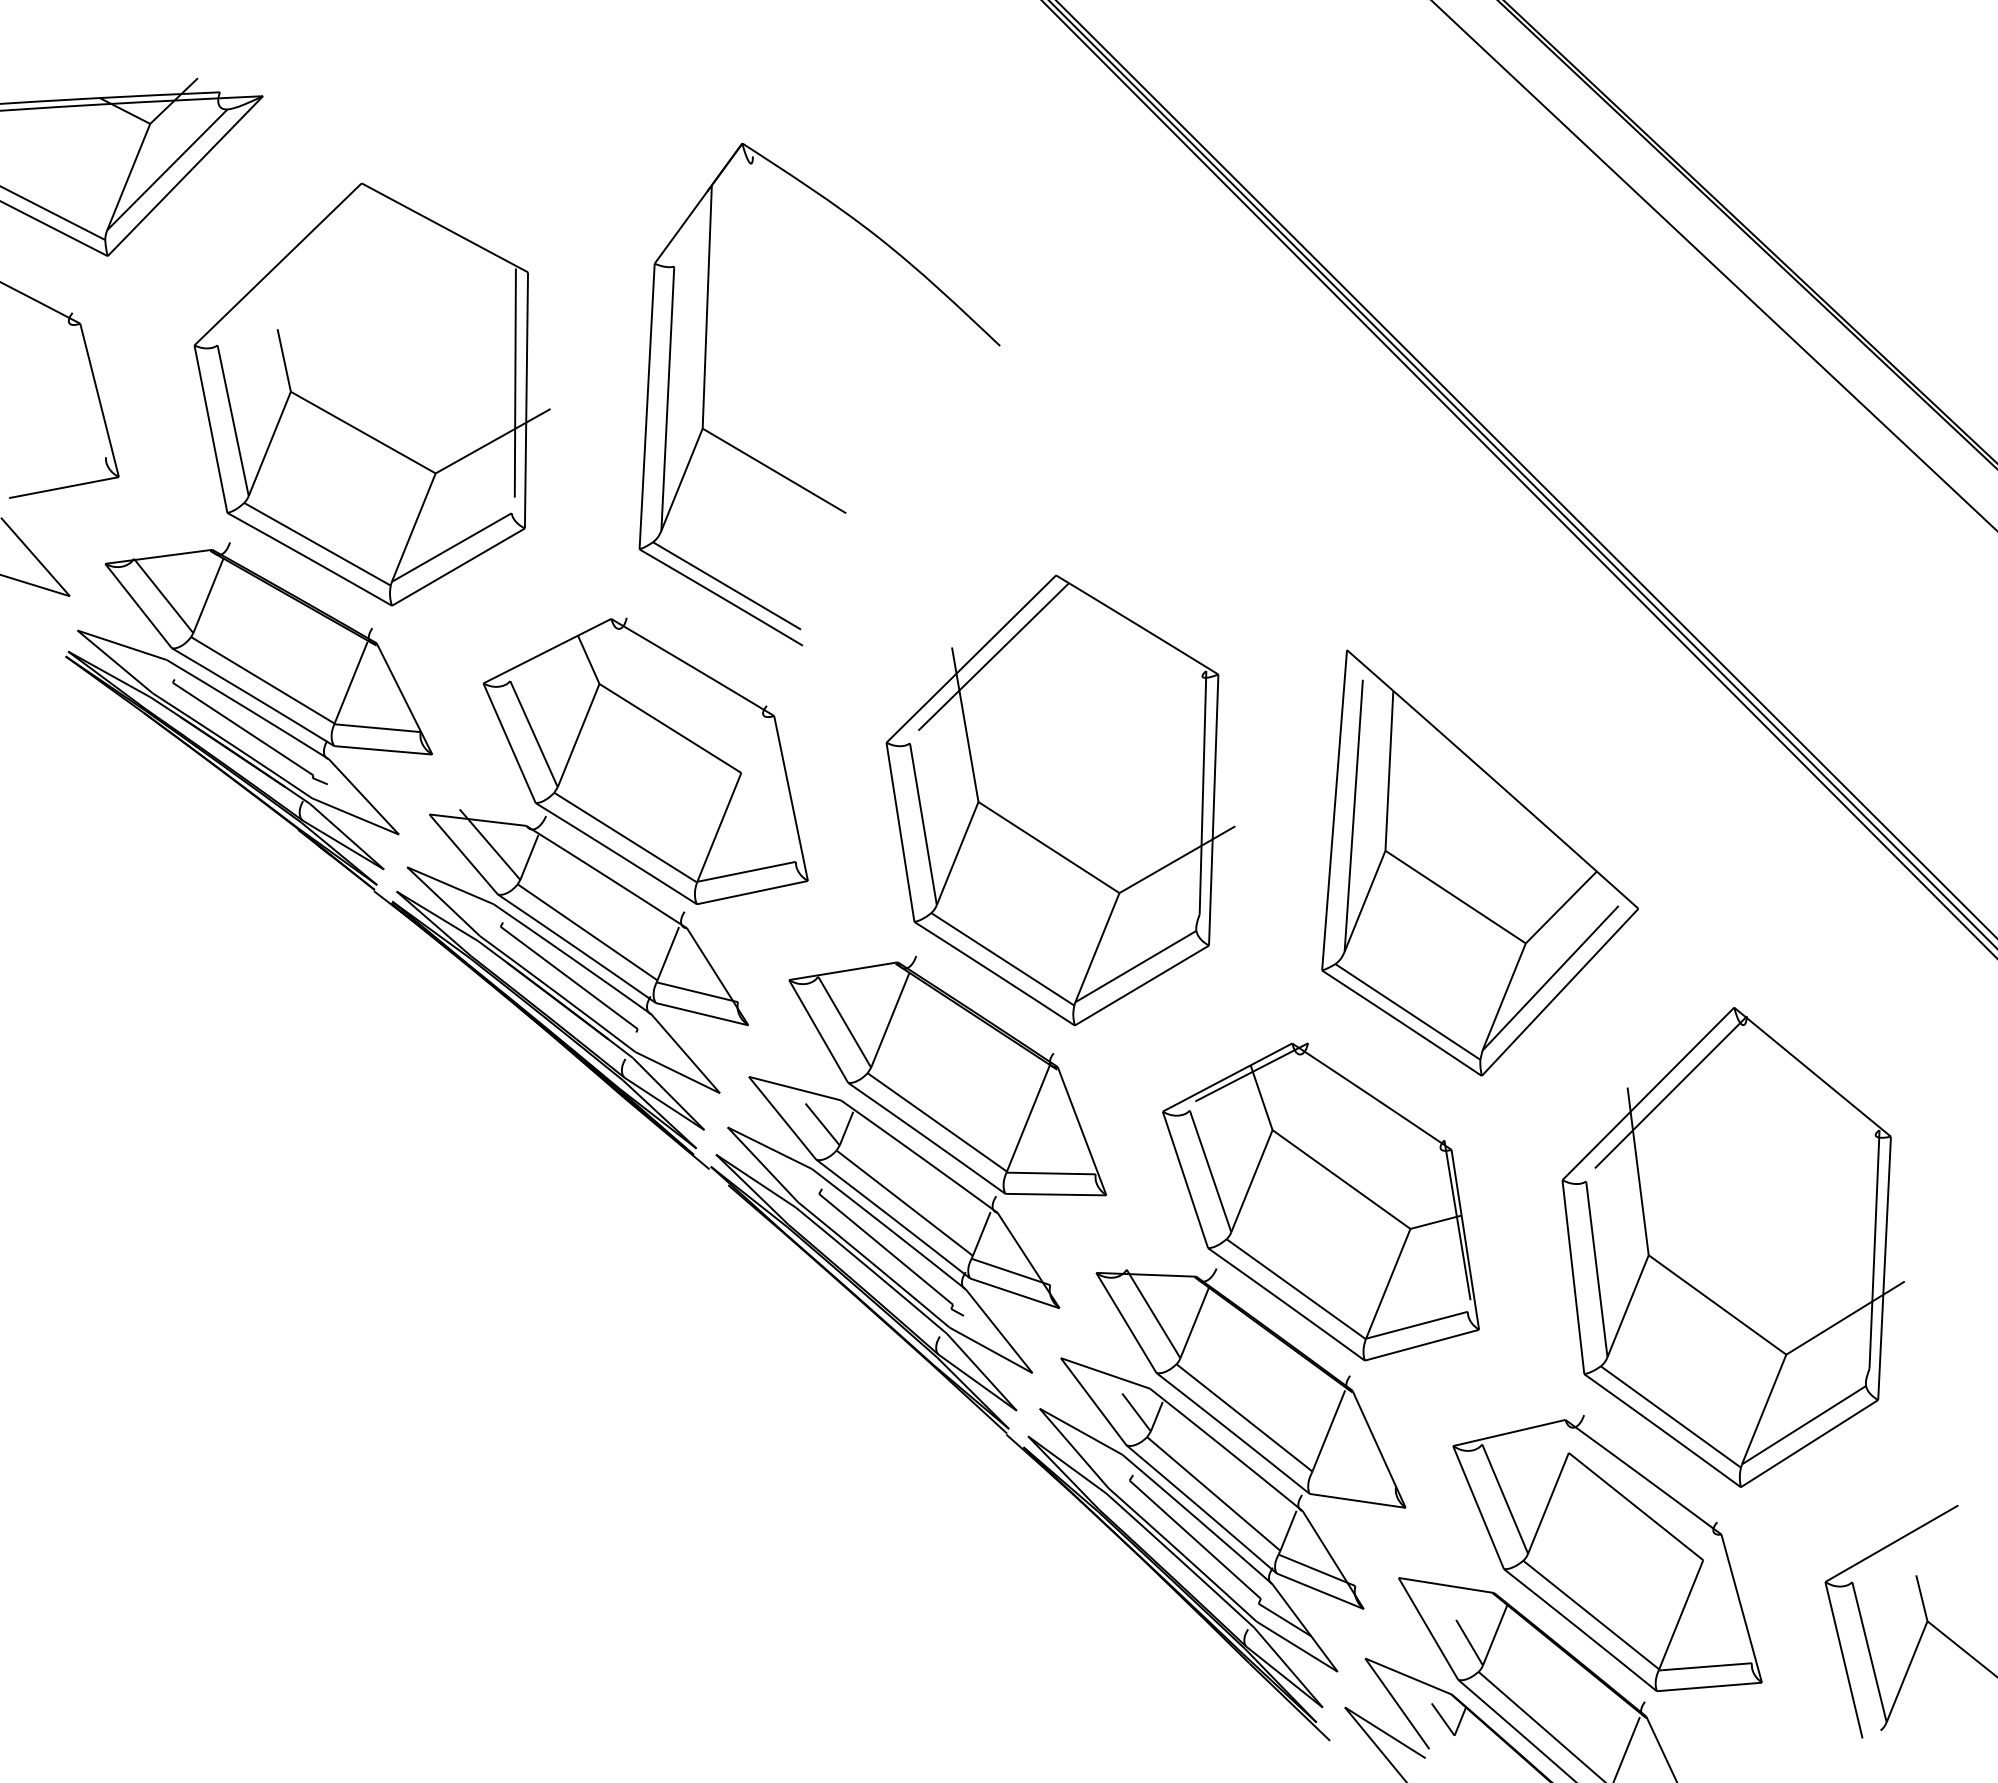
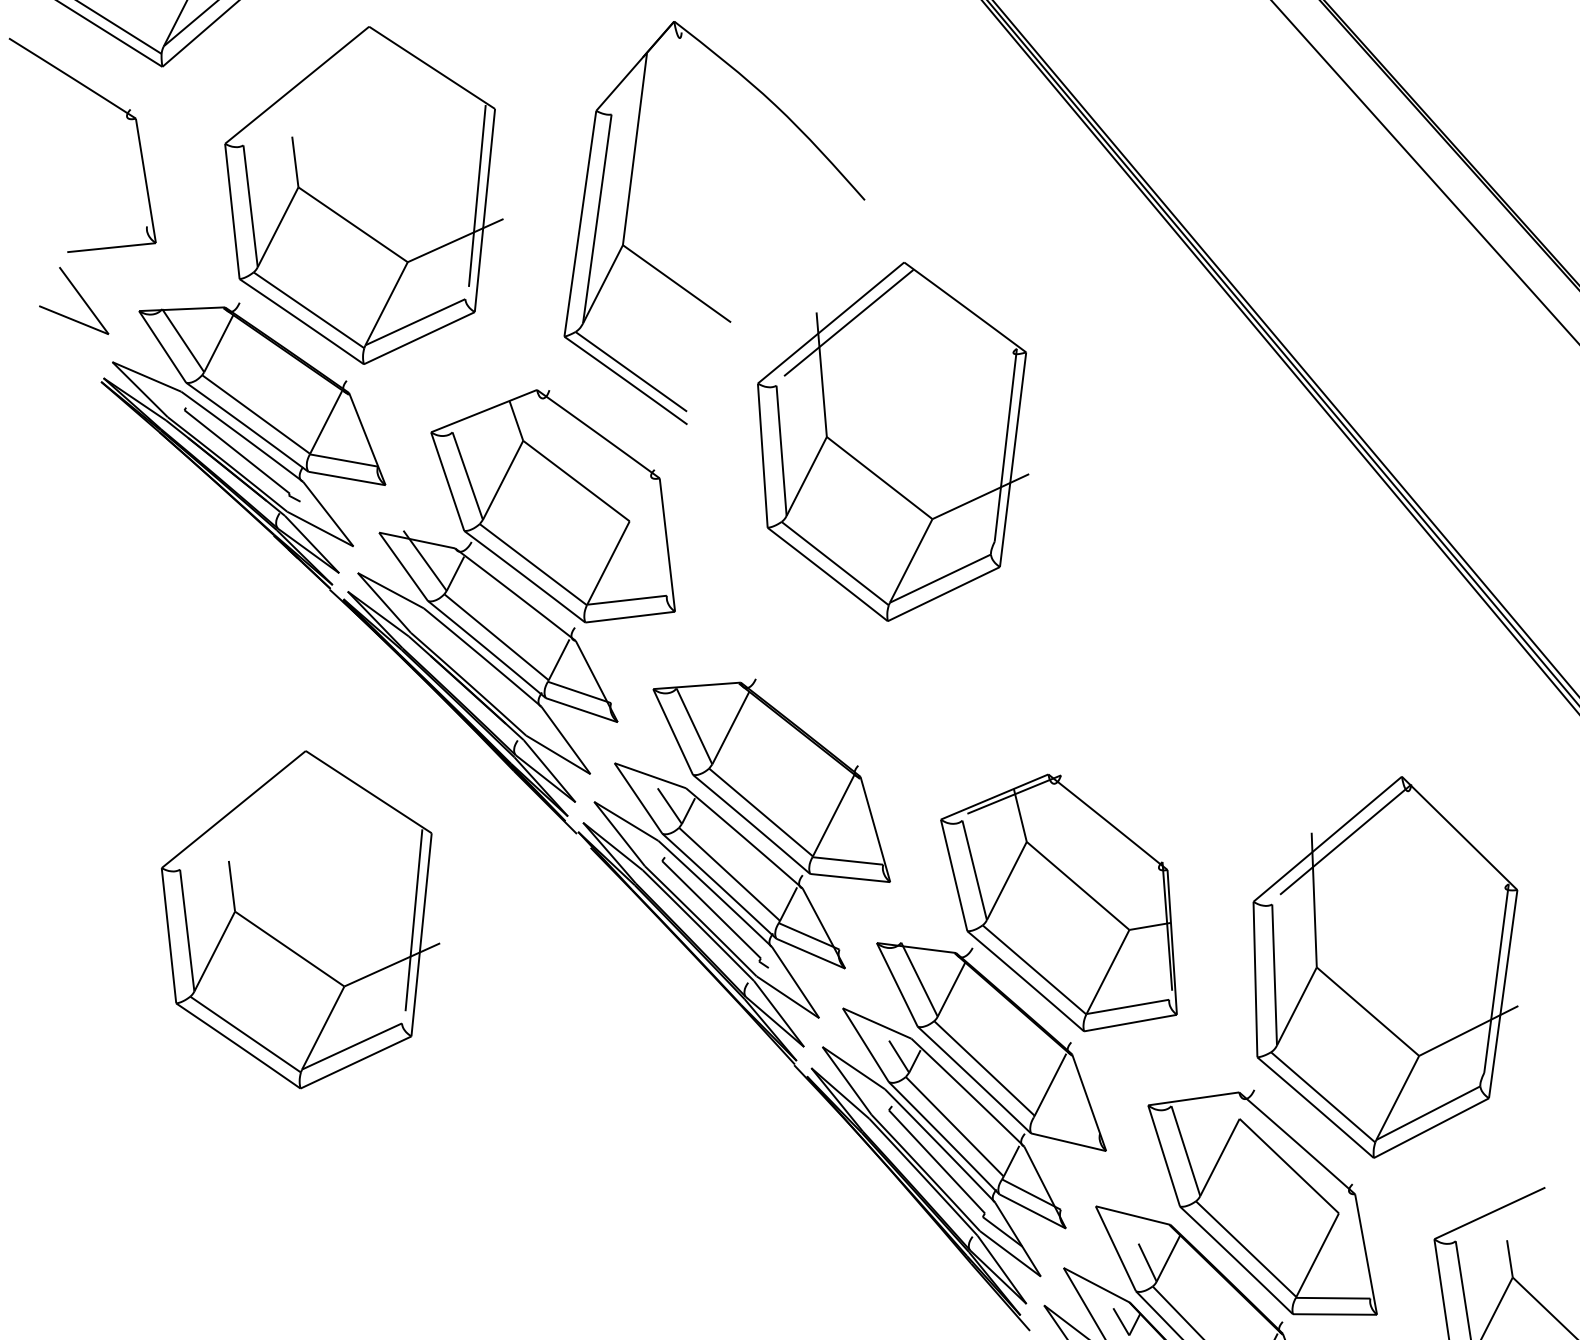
part: (1060, 800) -> (892, 441), moved
part: (1479, 862) -> (1209, 643), removed
part: (569, 977) -> (479, 671), removed
part: (371, 1306) -> (298, 919), added

